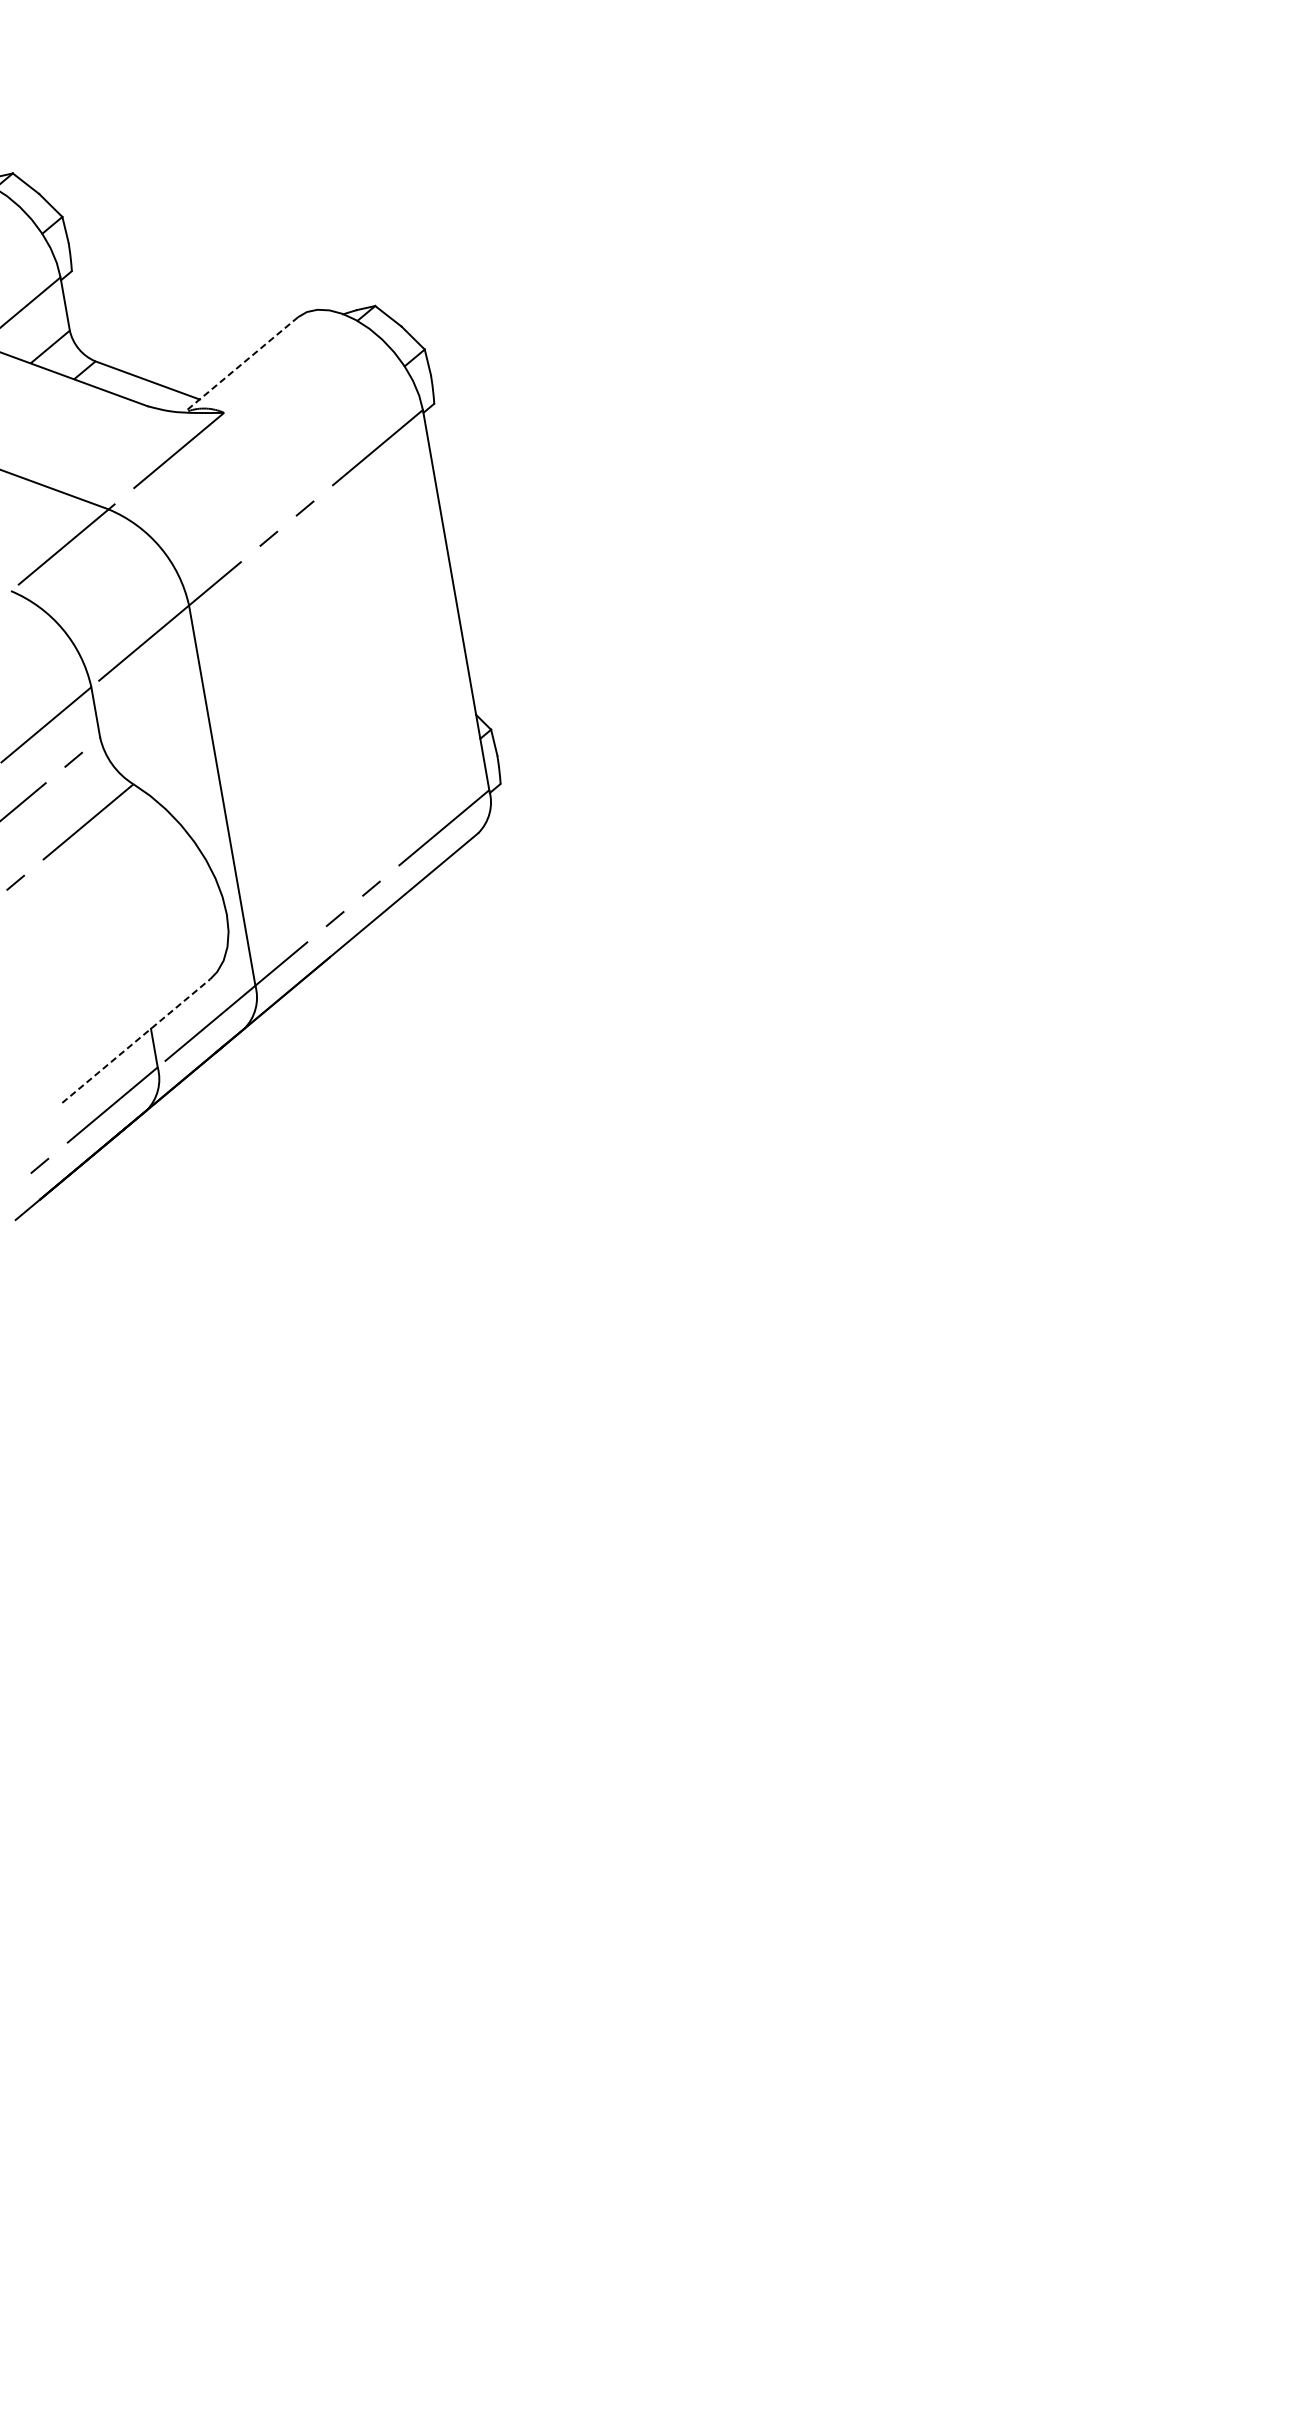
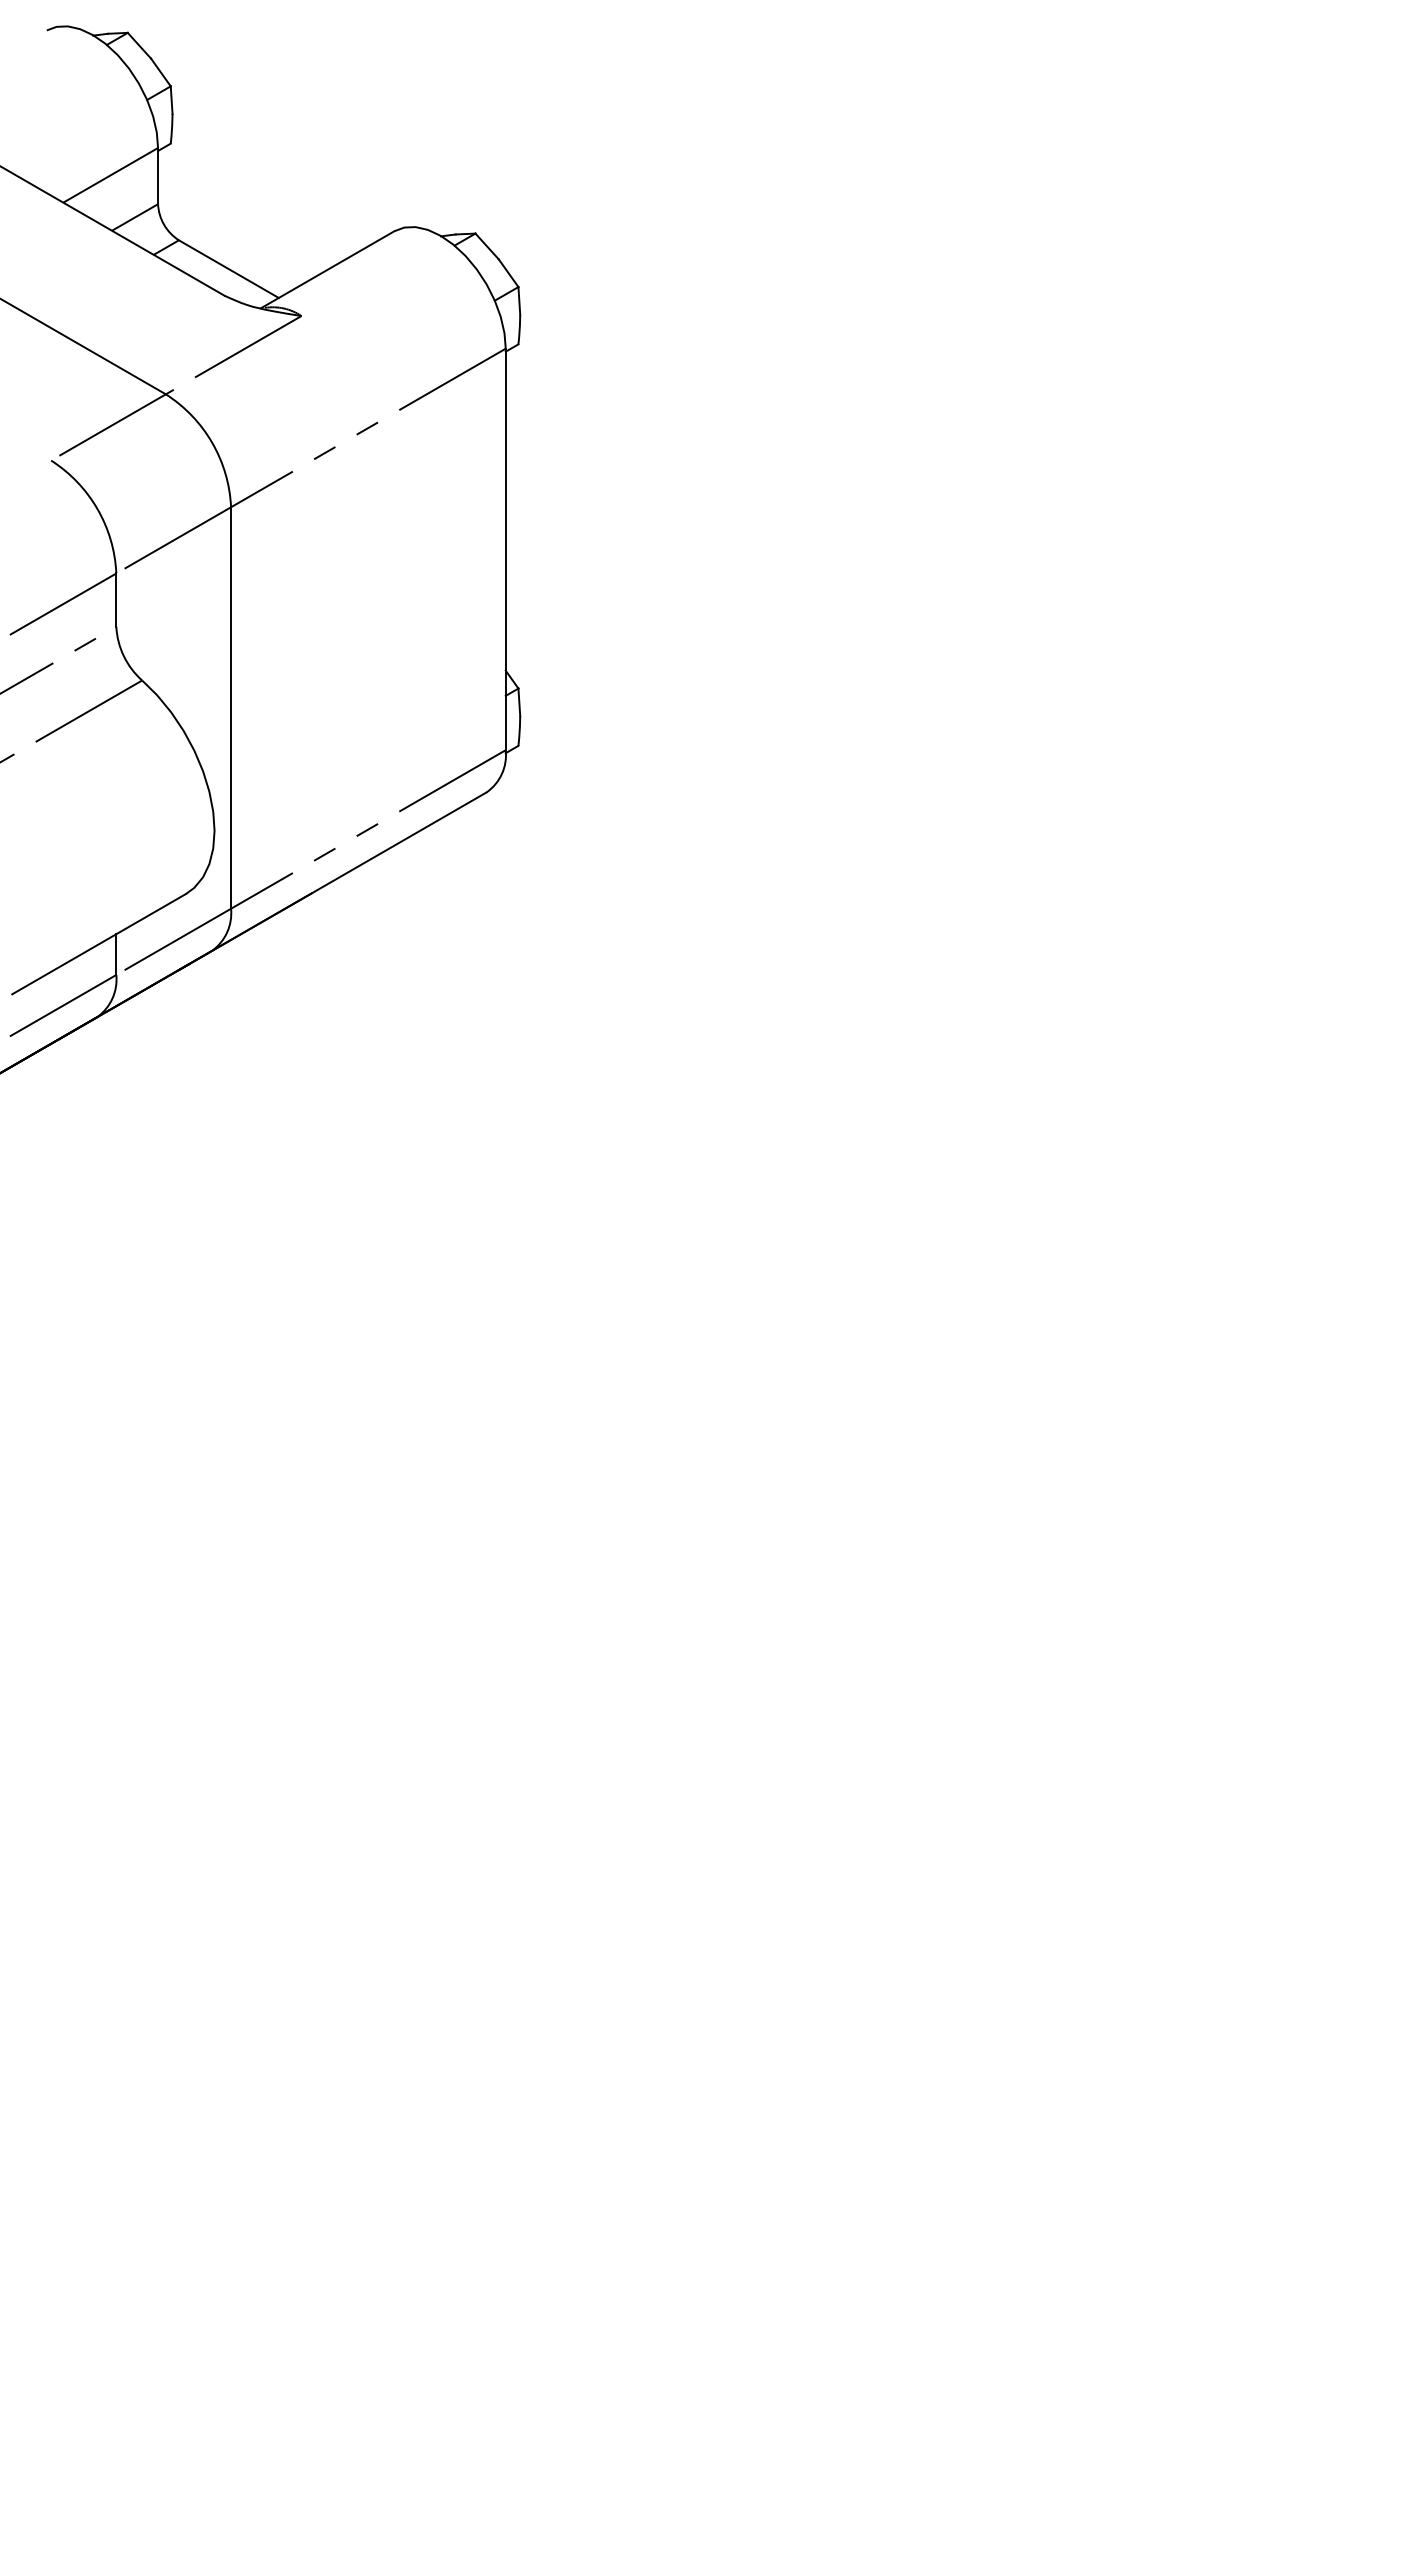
line: (241, 365) -> (327, 270), dashed -> solid
line: (136, 1040) -> (99, 943), dashed -> solid

